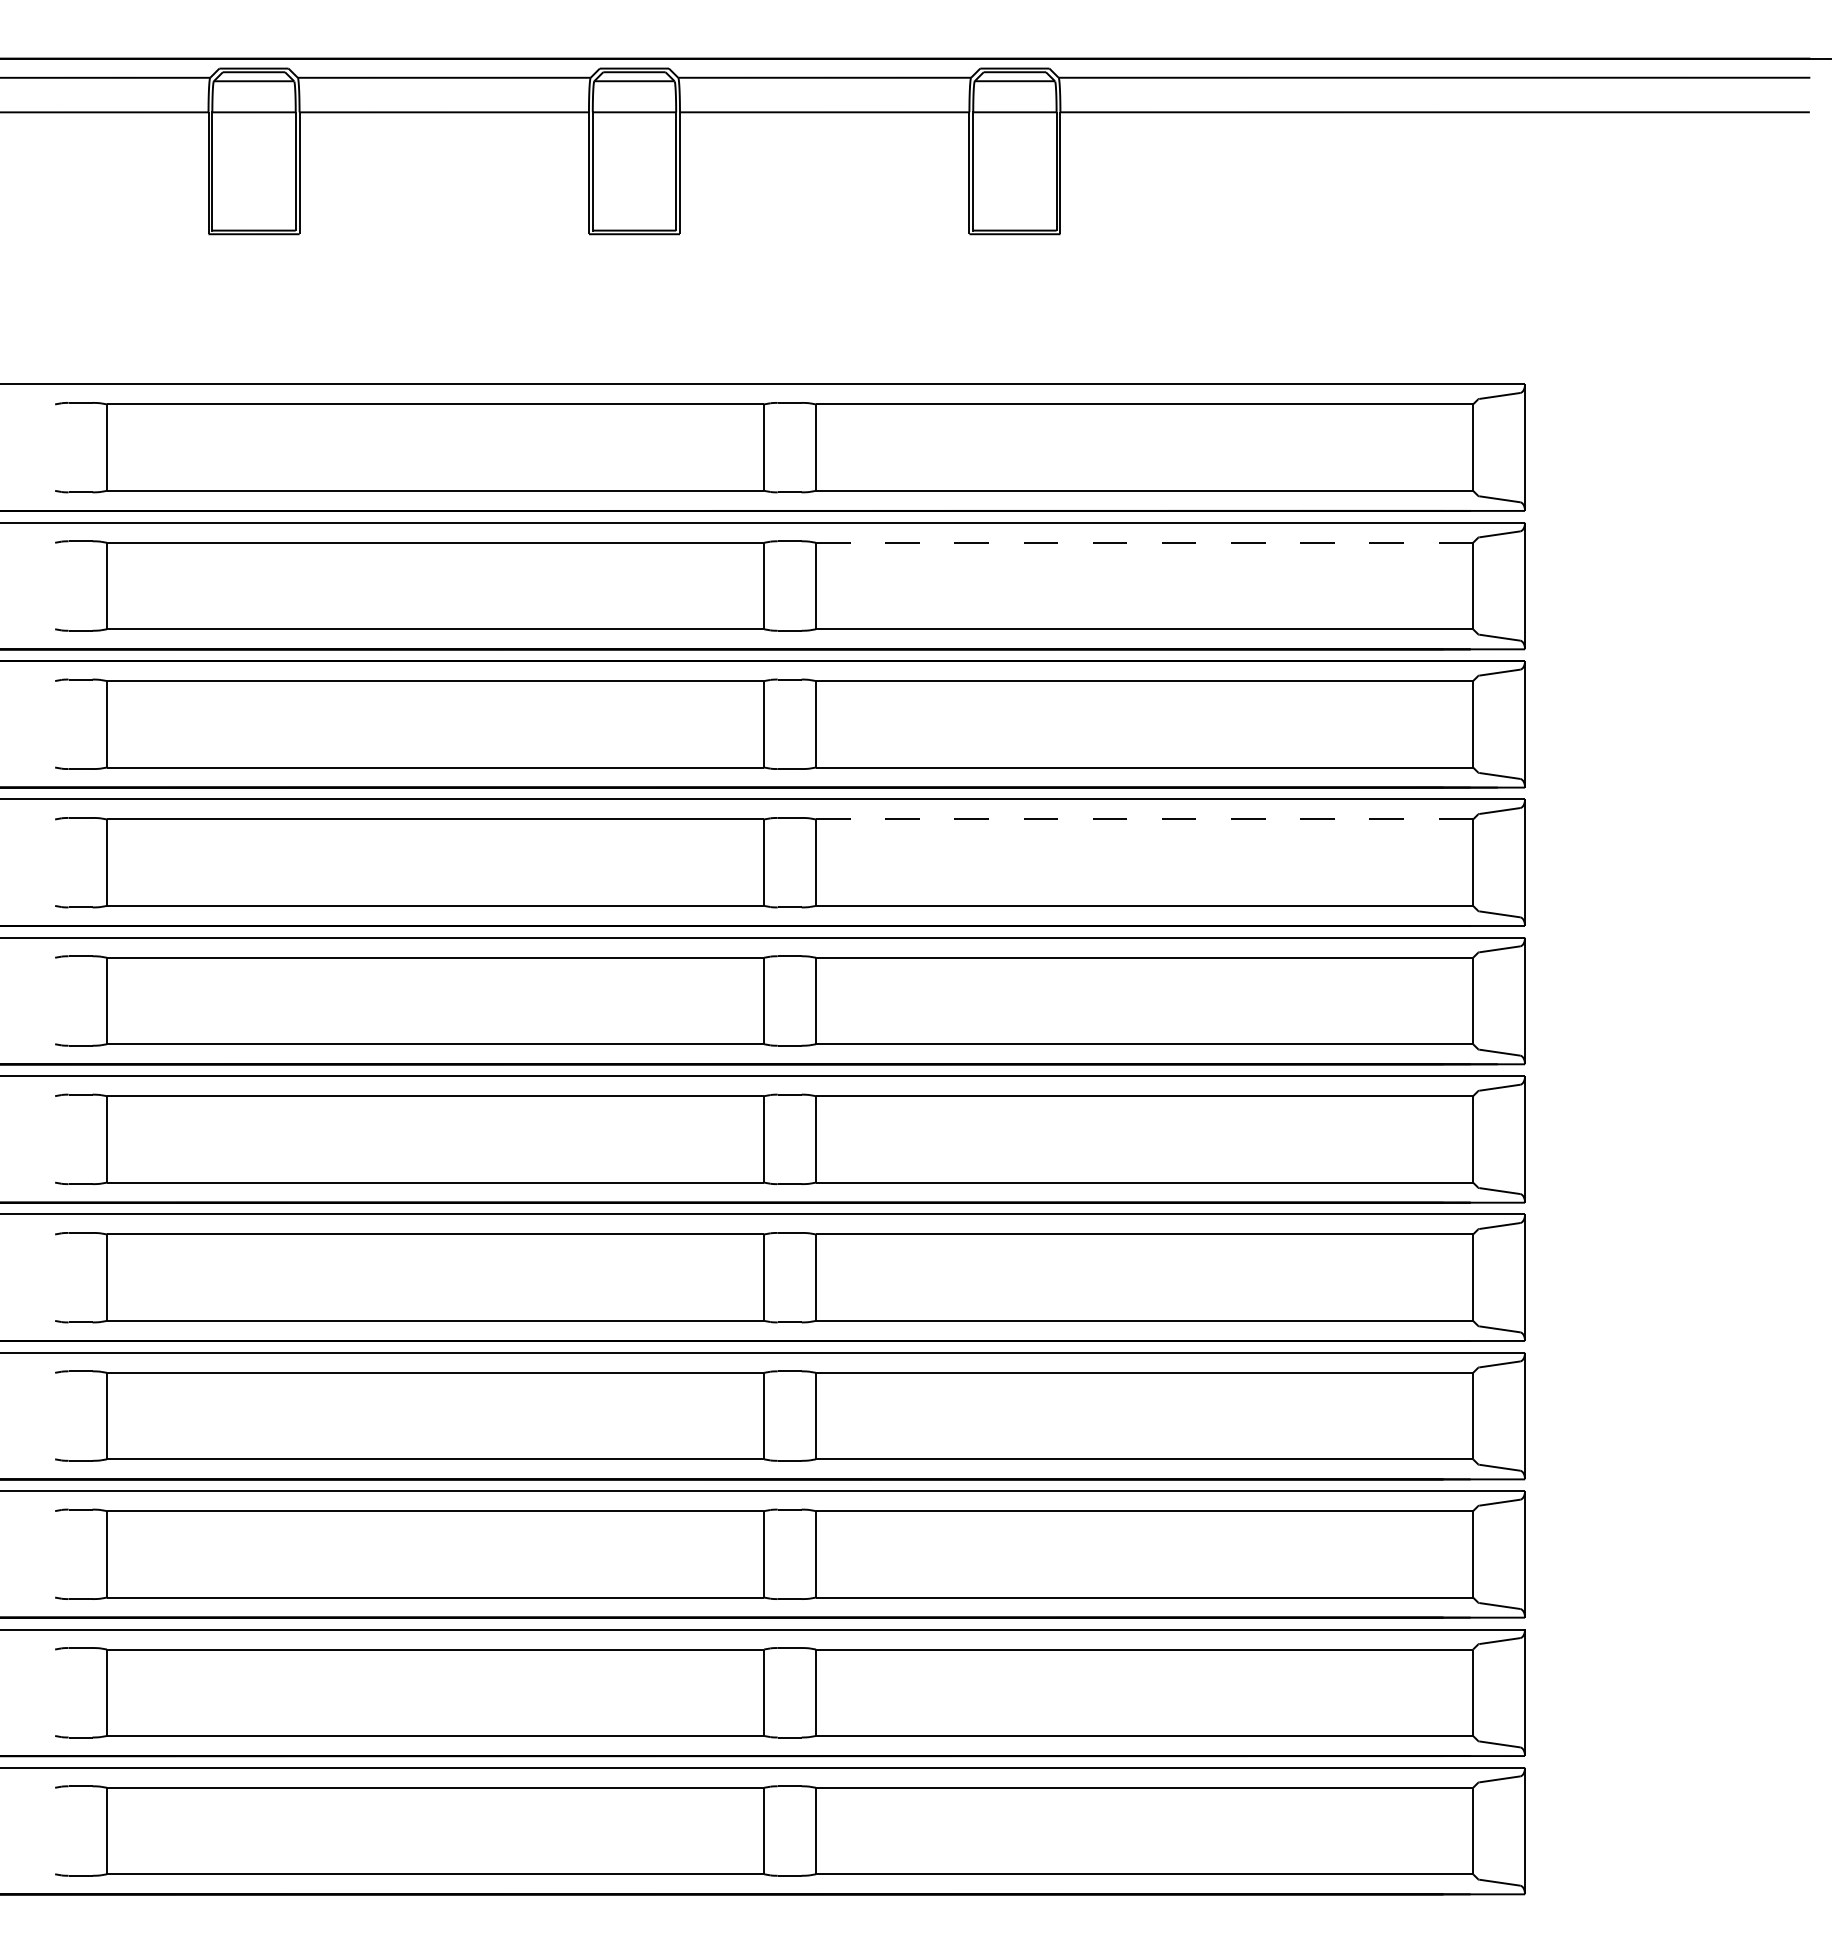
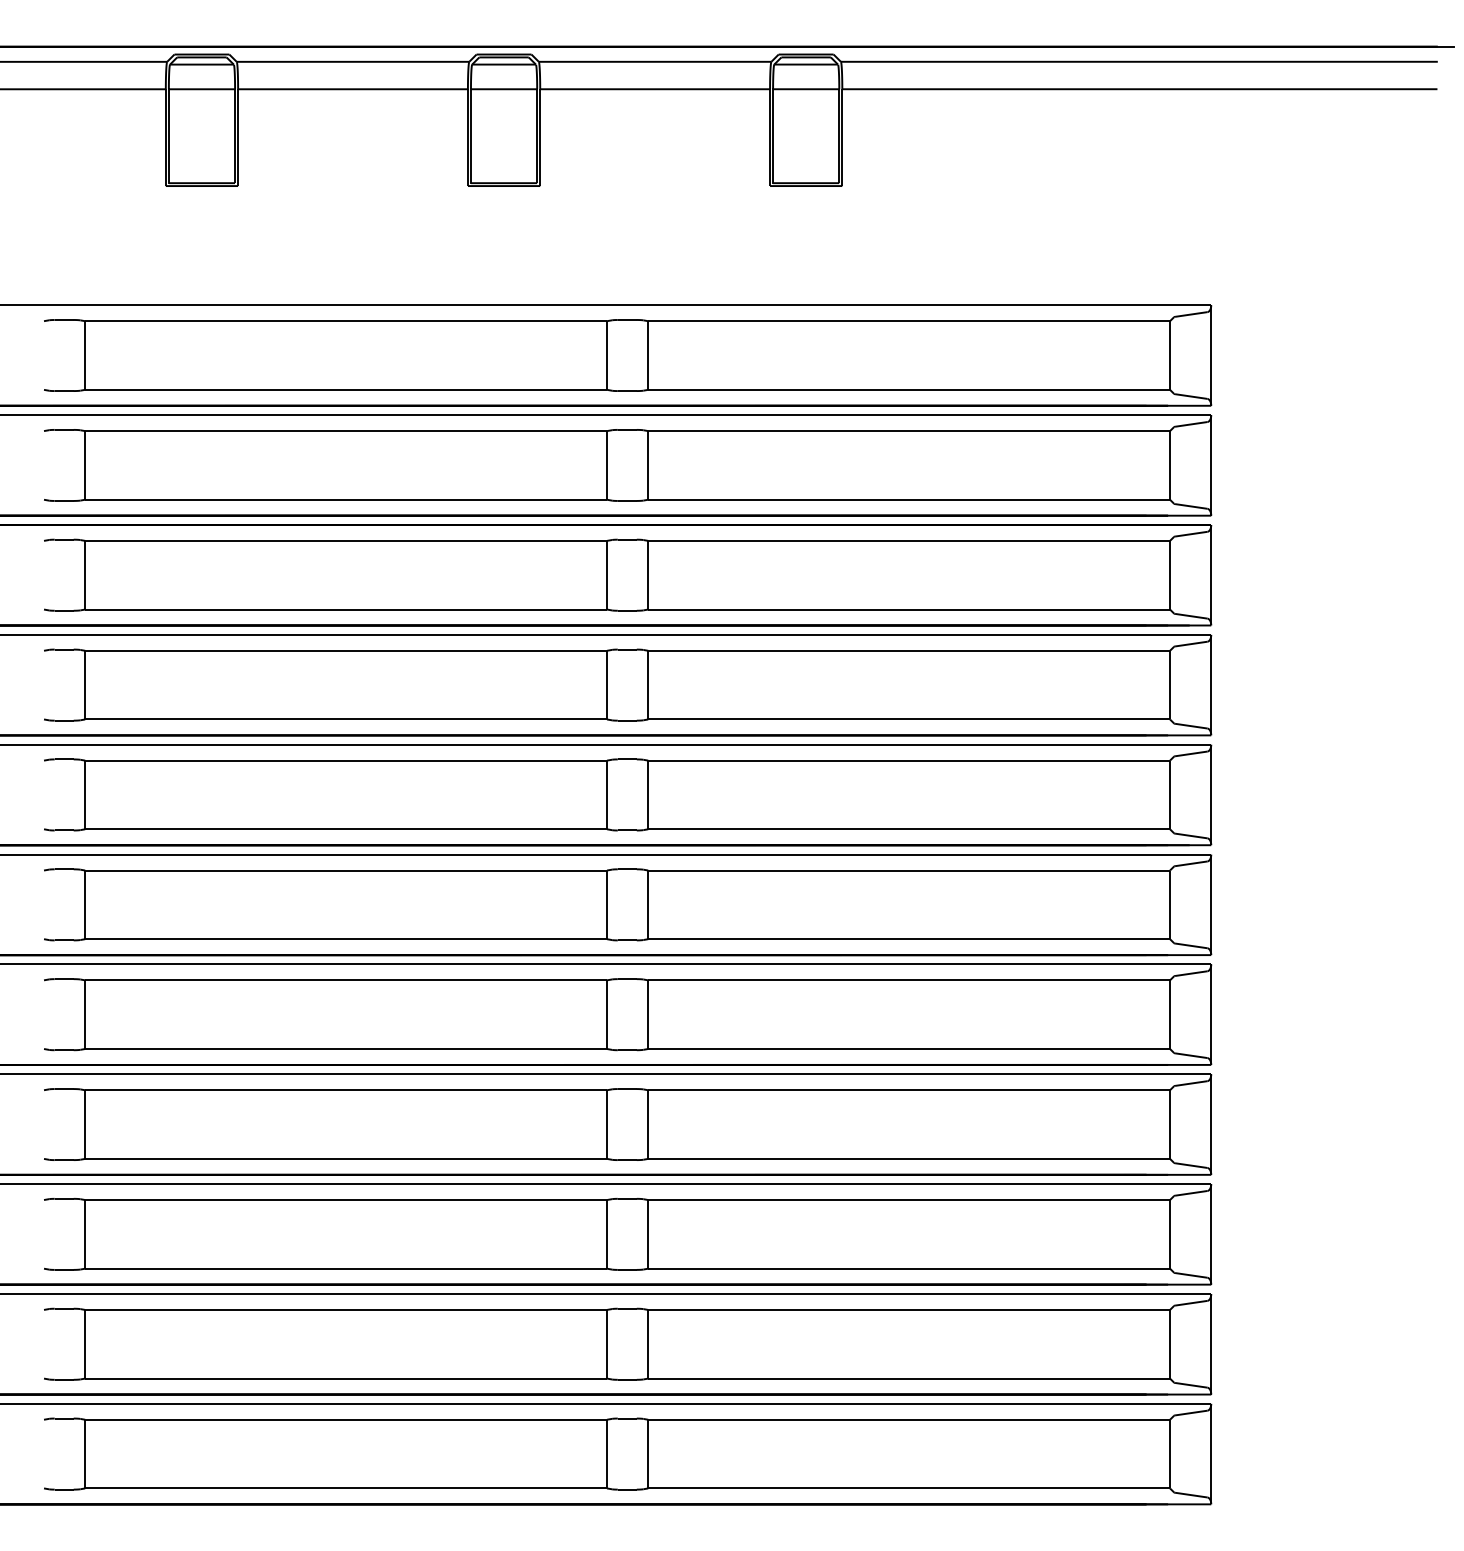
line: (1144, 542) -> (909, 430), dashed -> solid
line: (1144, 819) -> (909, 650), dashed -> solid

